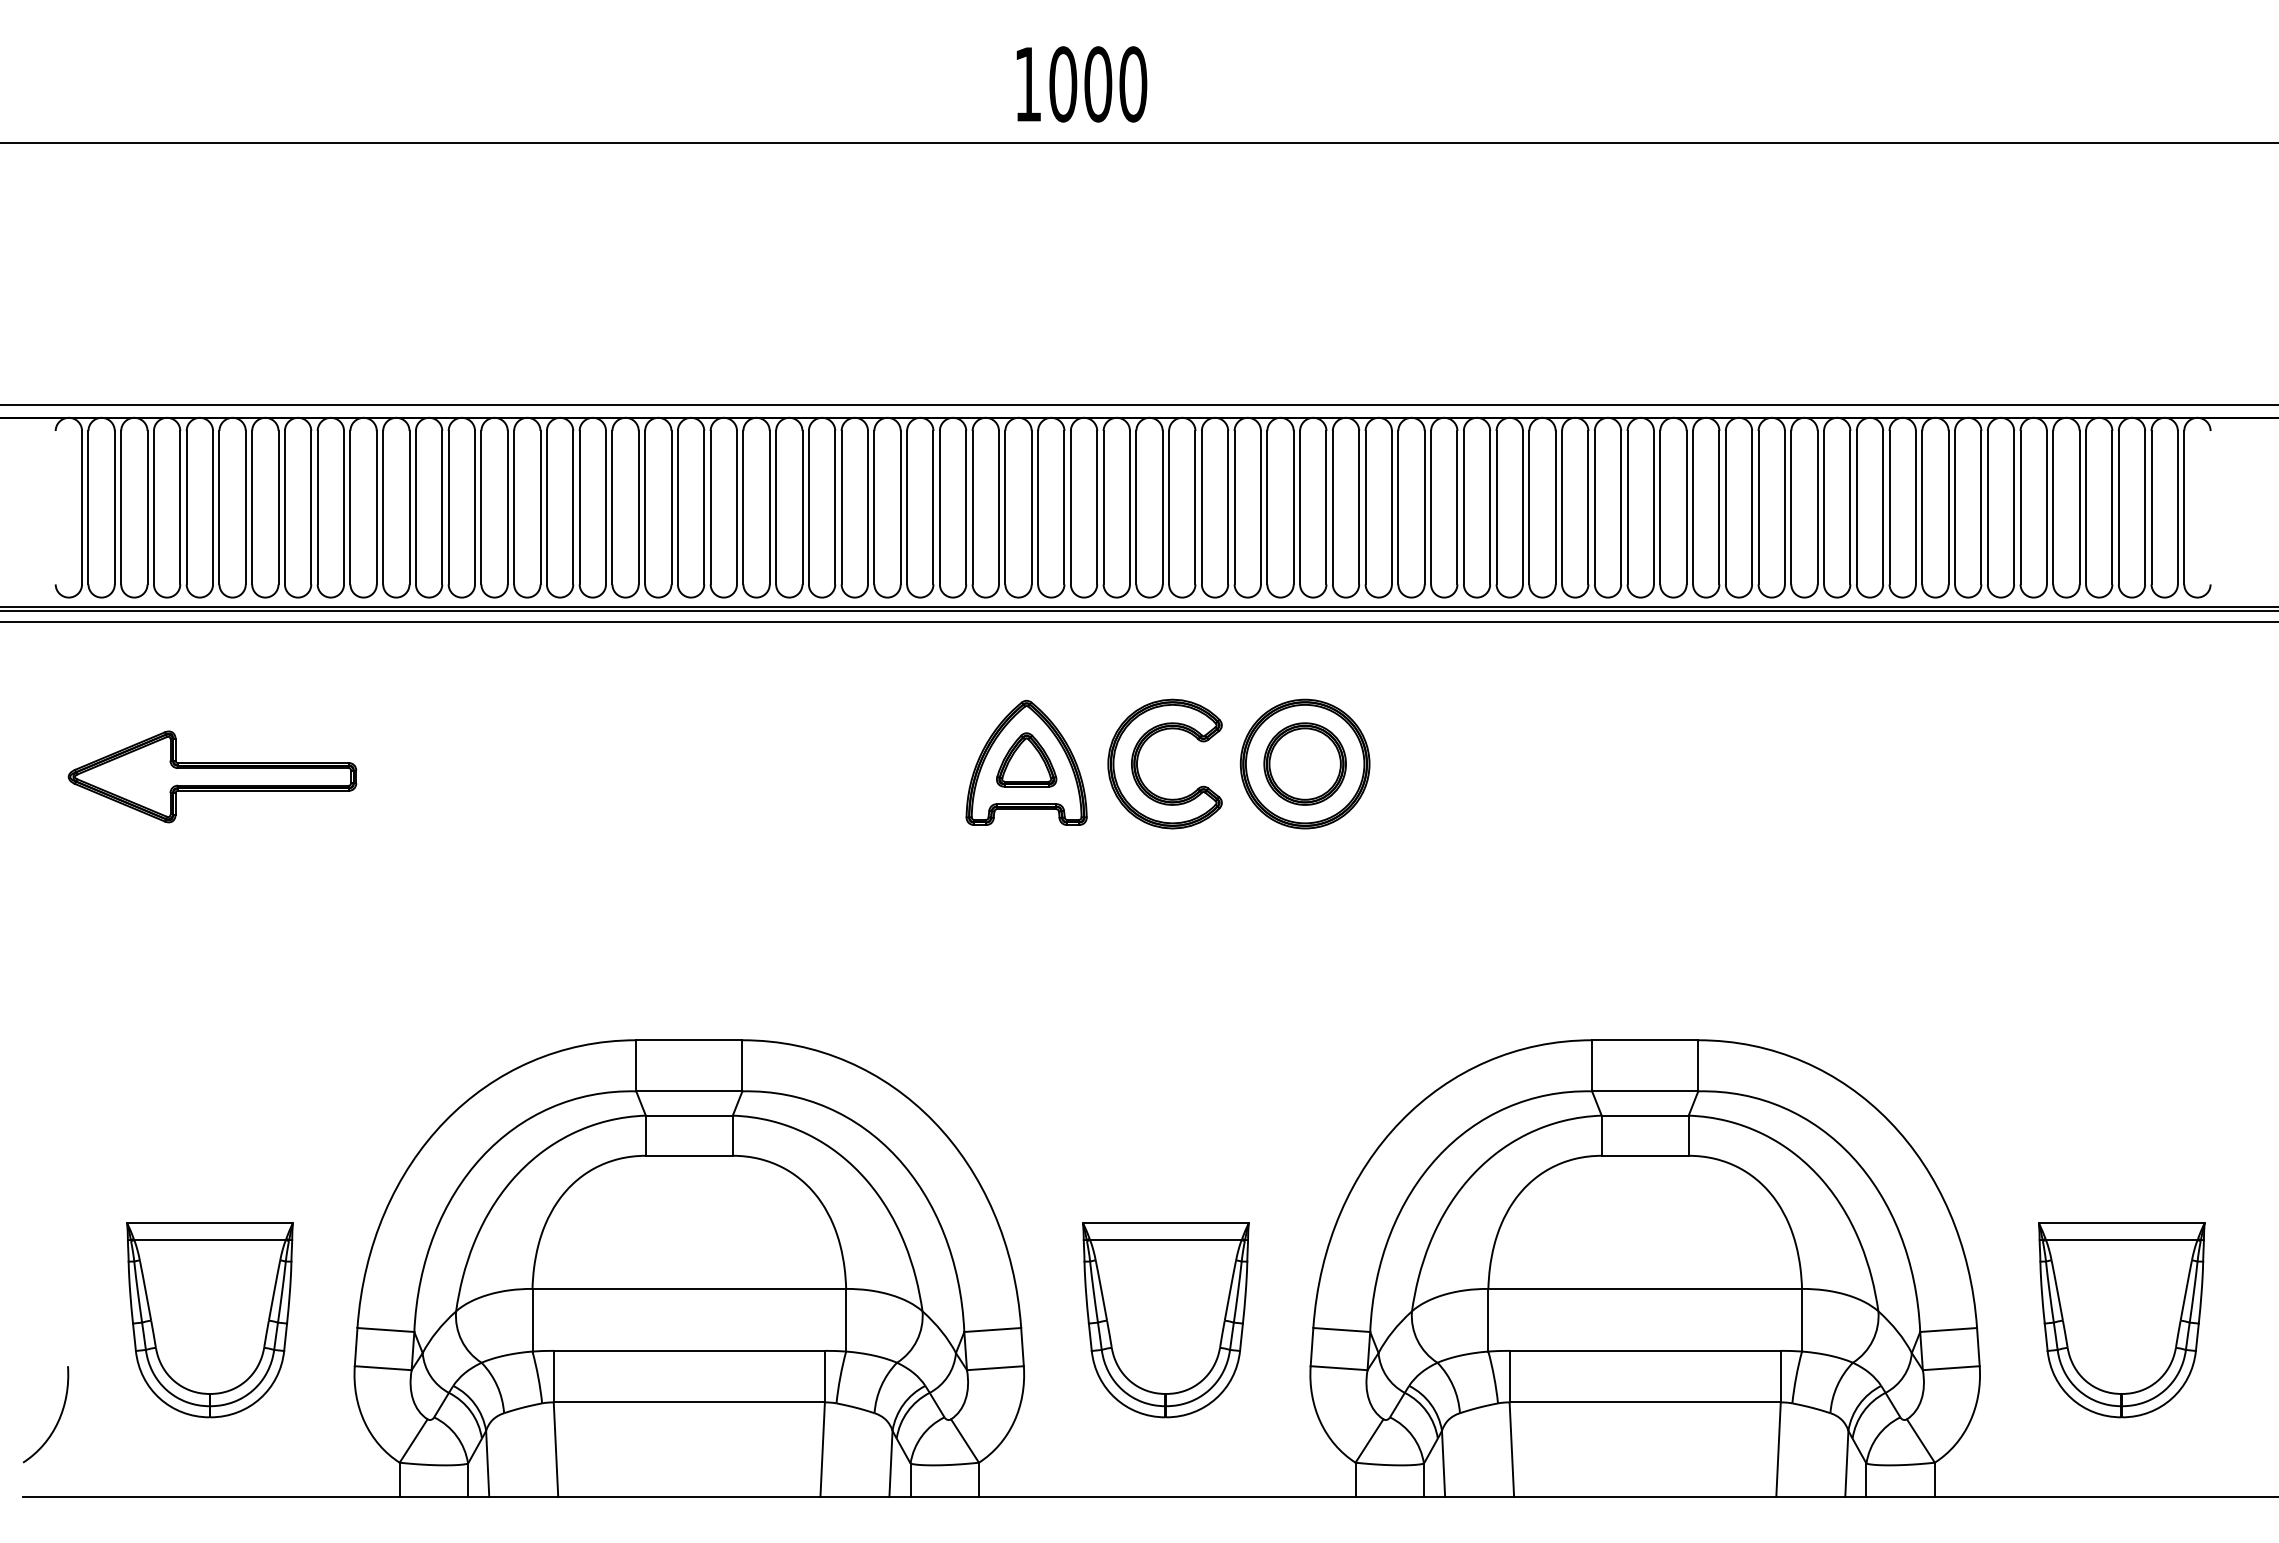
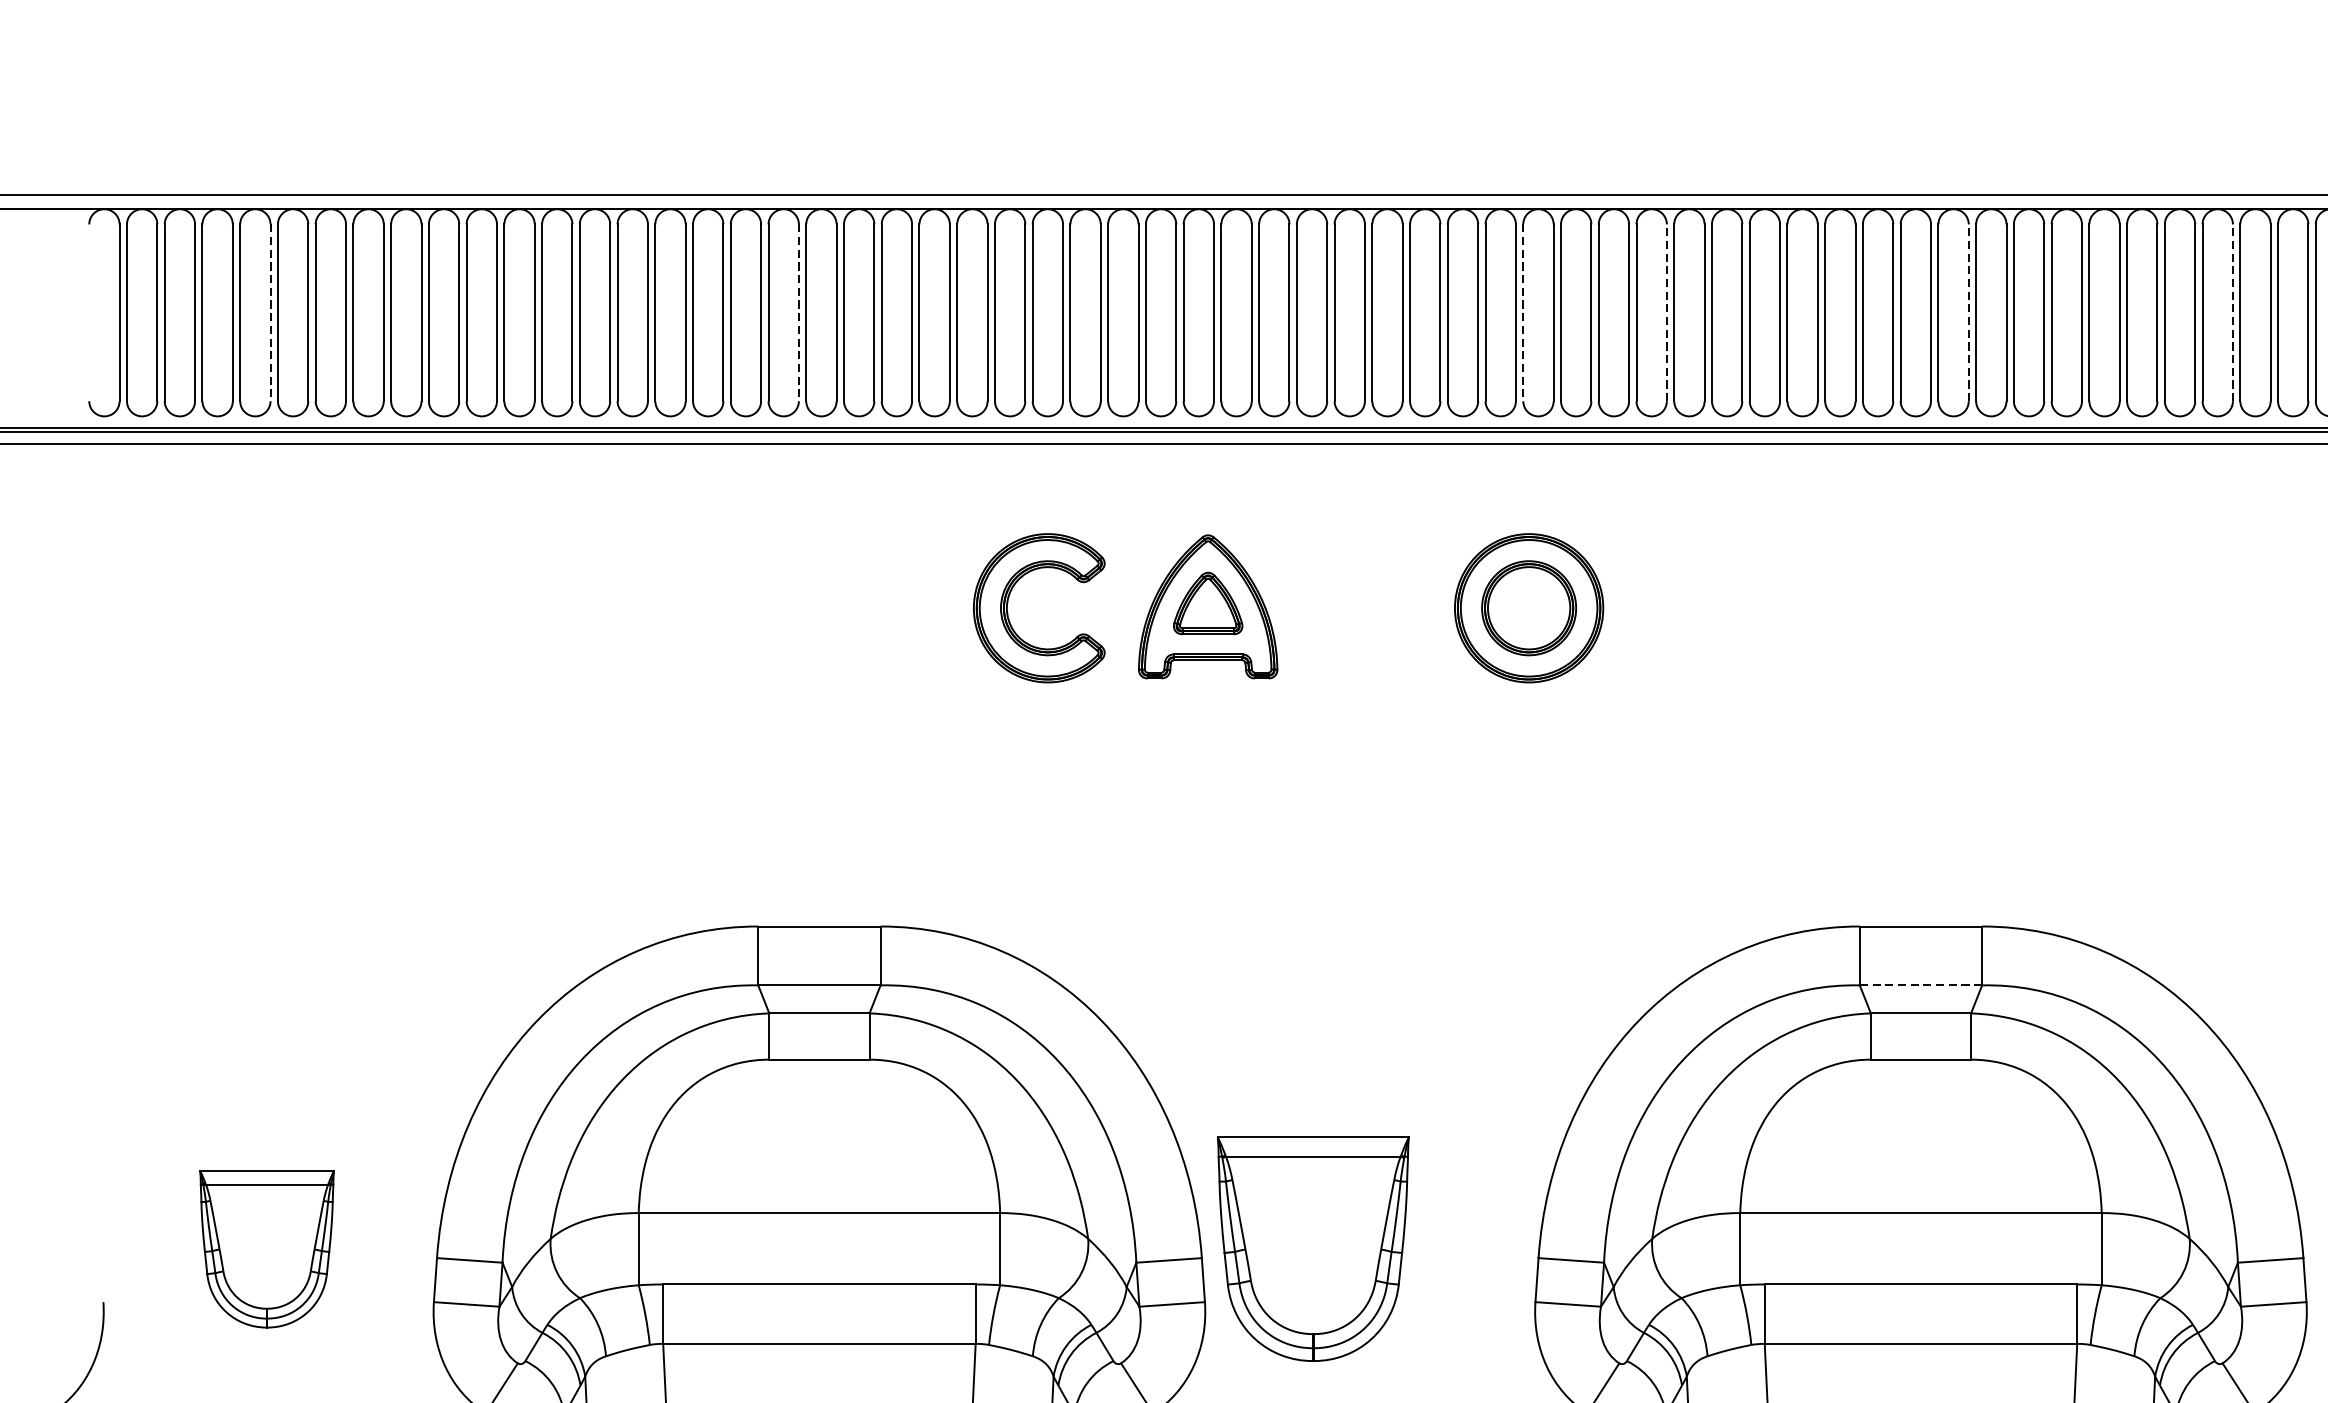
line: (213, 507) -> (271, 312), solid -> dashed
line: (671, 507) -> (798, 312), solid -> dashed
line: (1300, 507) -> (1523, 312), solid -> dashed
line: (1424, 507) -> (1666, 312), solid -> dashed
line: (1686, 507) -> (1968, 312), solid -> dashed
line: (1915, 507) -> (2232, 312), solid -> dashed
part: (1138, 760) -> (1008, 604), moved
part: (212, 776) -> (269, 622), removed
line: (1644, 1091) -> (1920, 985), solid -> dashed
part: (209, 1320) -> (266, 1249), size x0.7
part: (1165, 1320) -> (1312, 1249), moved

